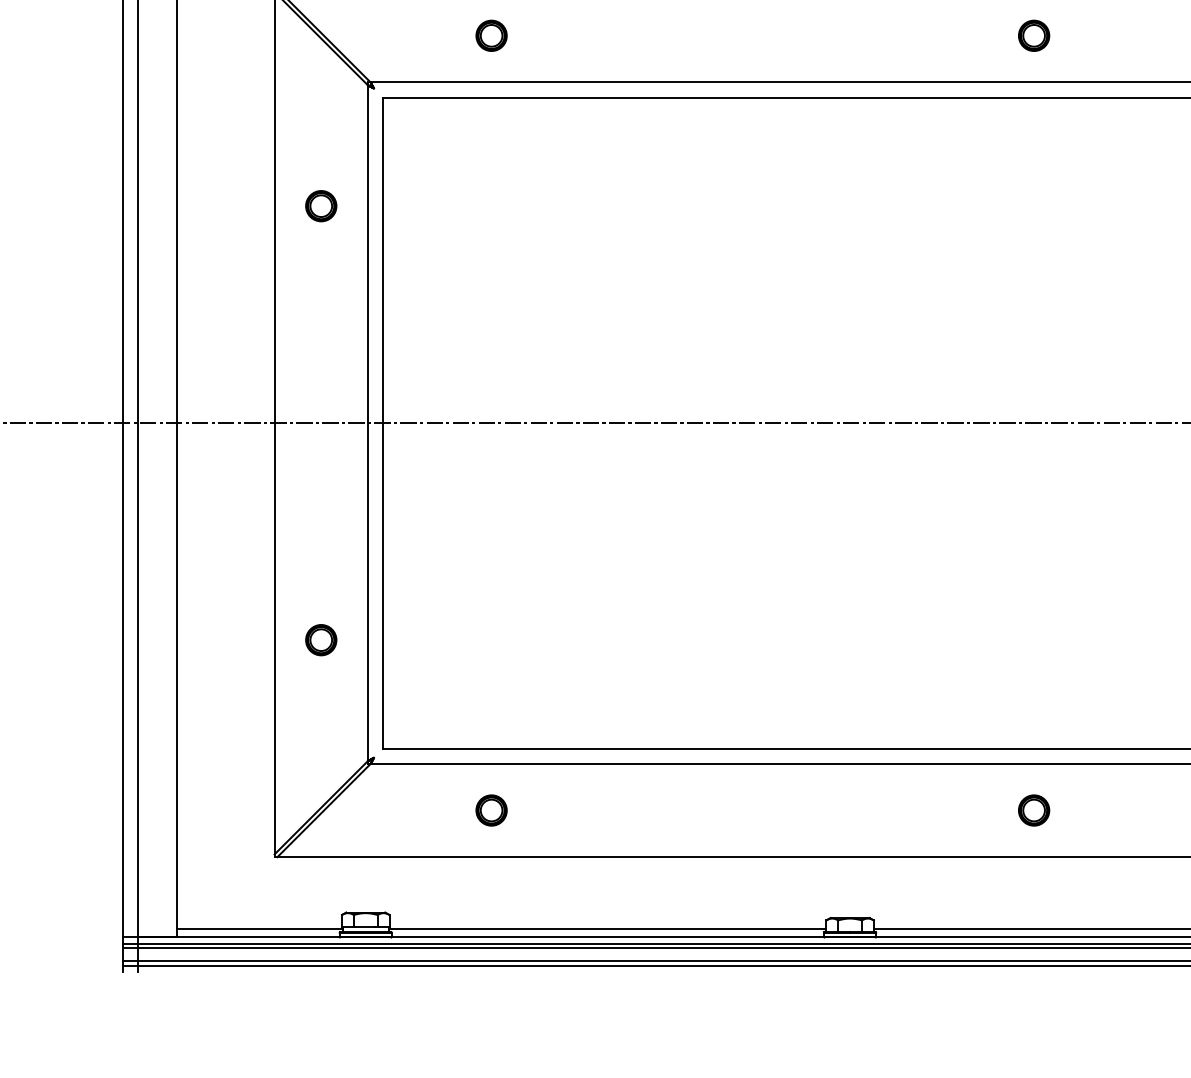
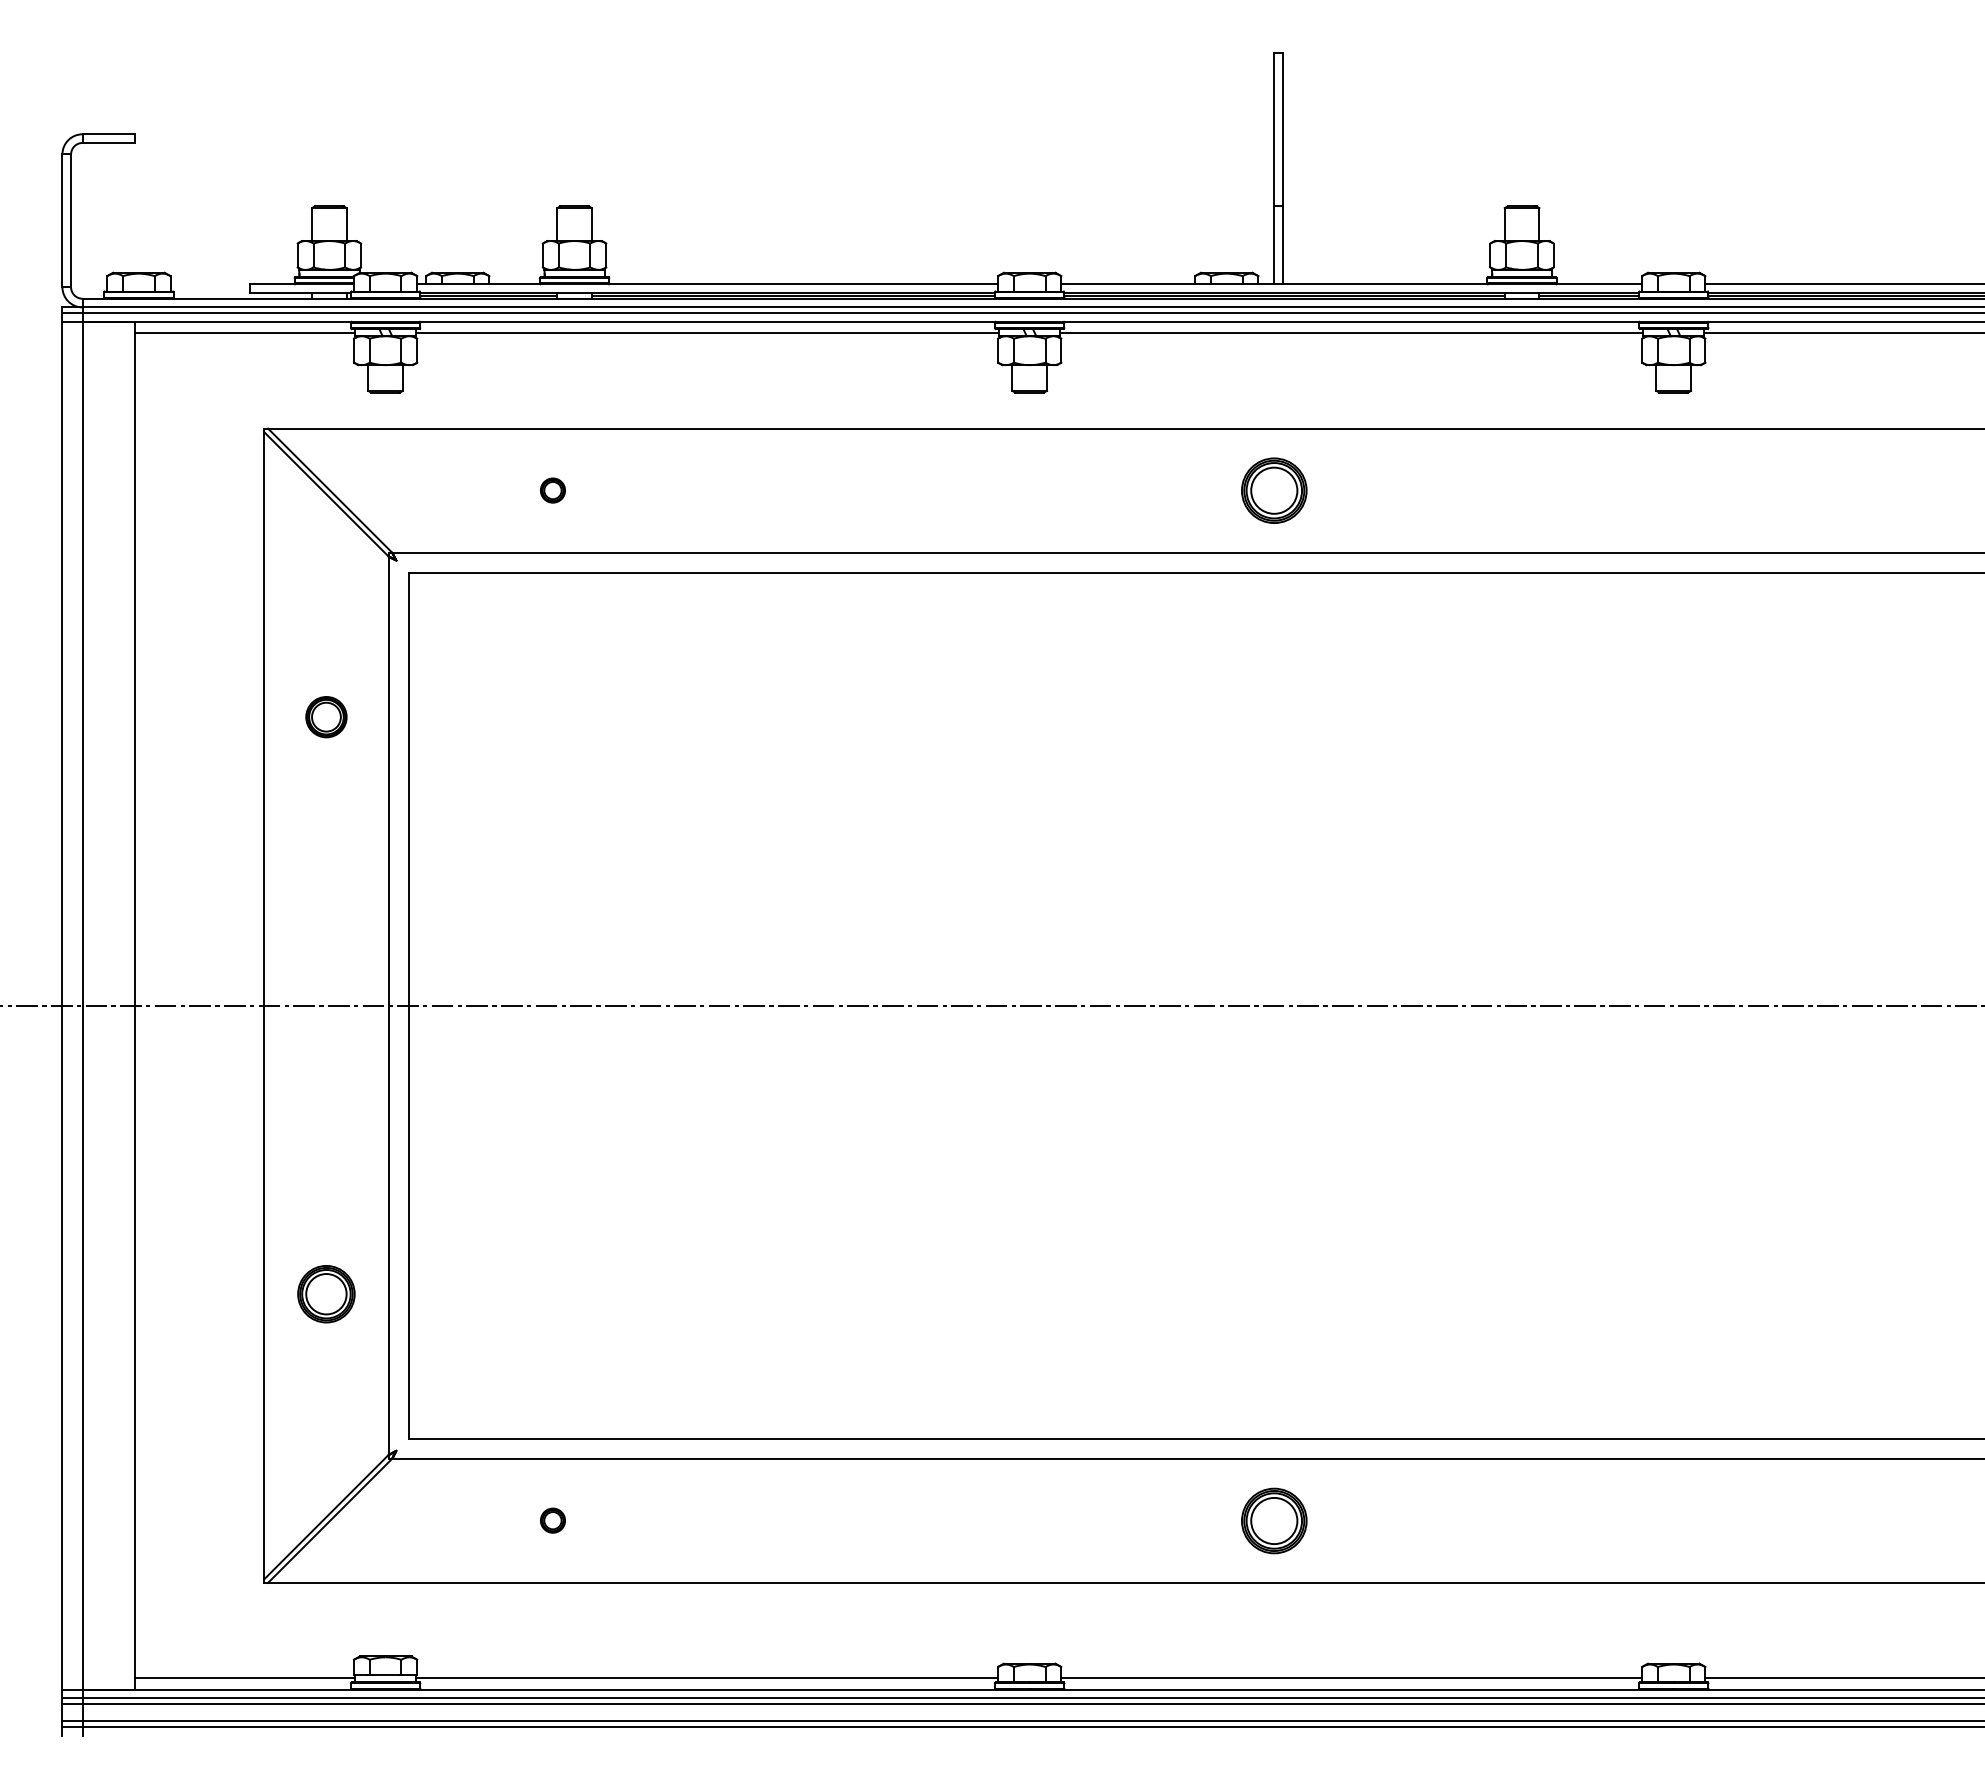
part: (491, 35) -> (552, 490), size x0.6
part: (1034, 35) -> (1274, 490), size x1.6
part: (321, 640) -> (326, 1294), size x1.4
part: (491, 810) -> (552, 1520), size x0.6
part: (1034, 810) -> (1274, 1520), size x1.6

